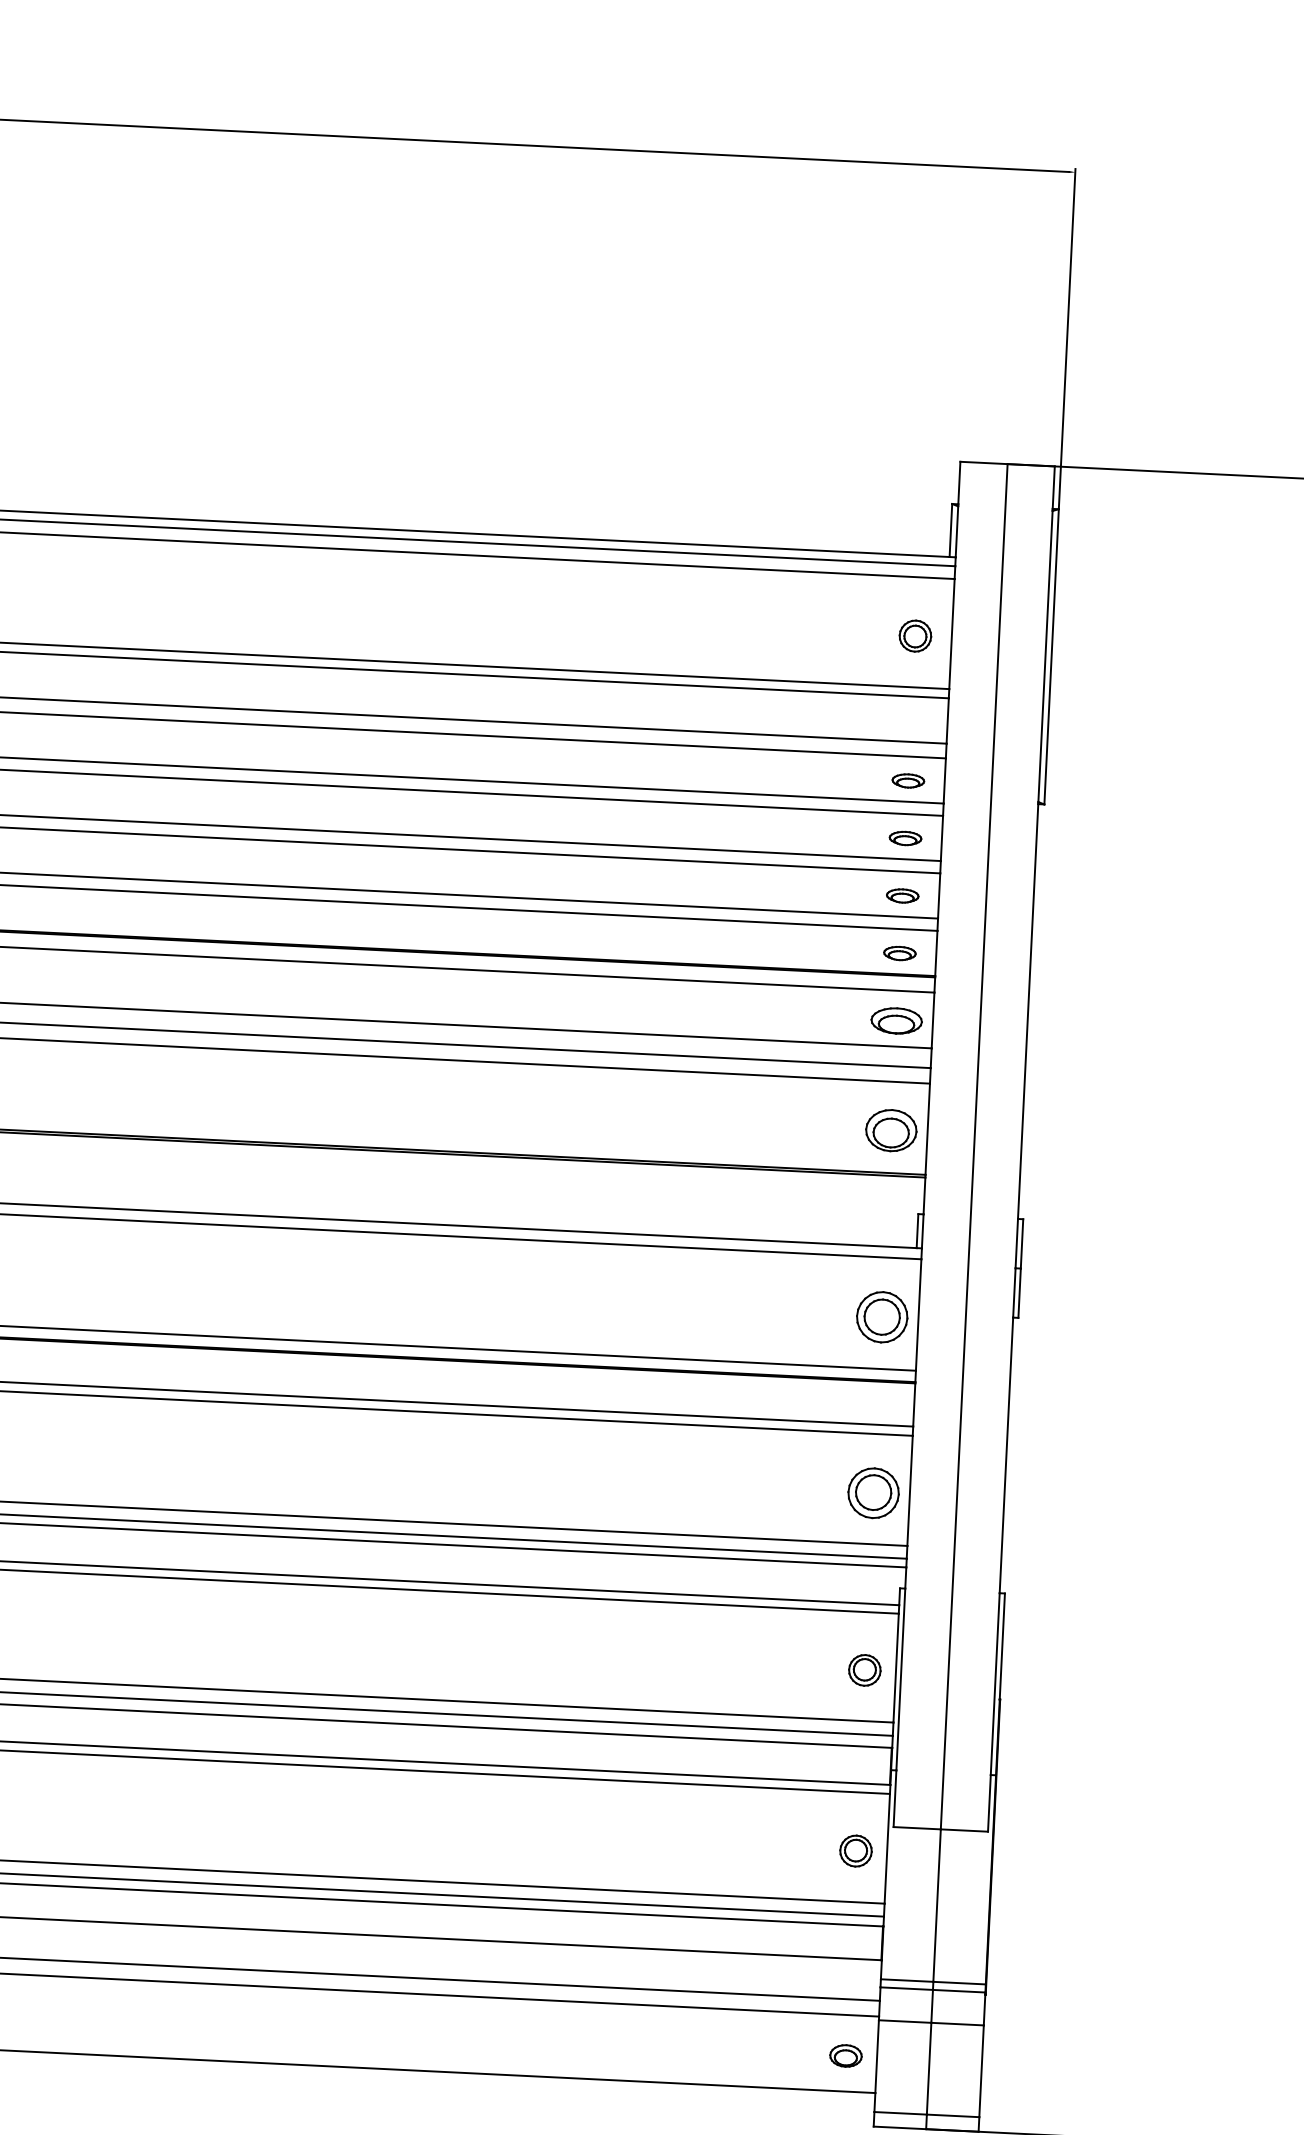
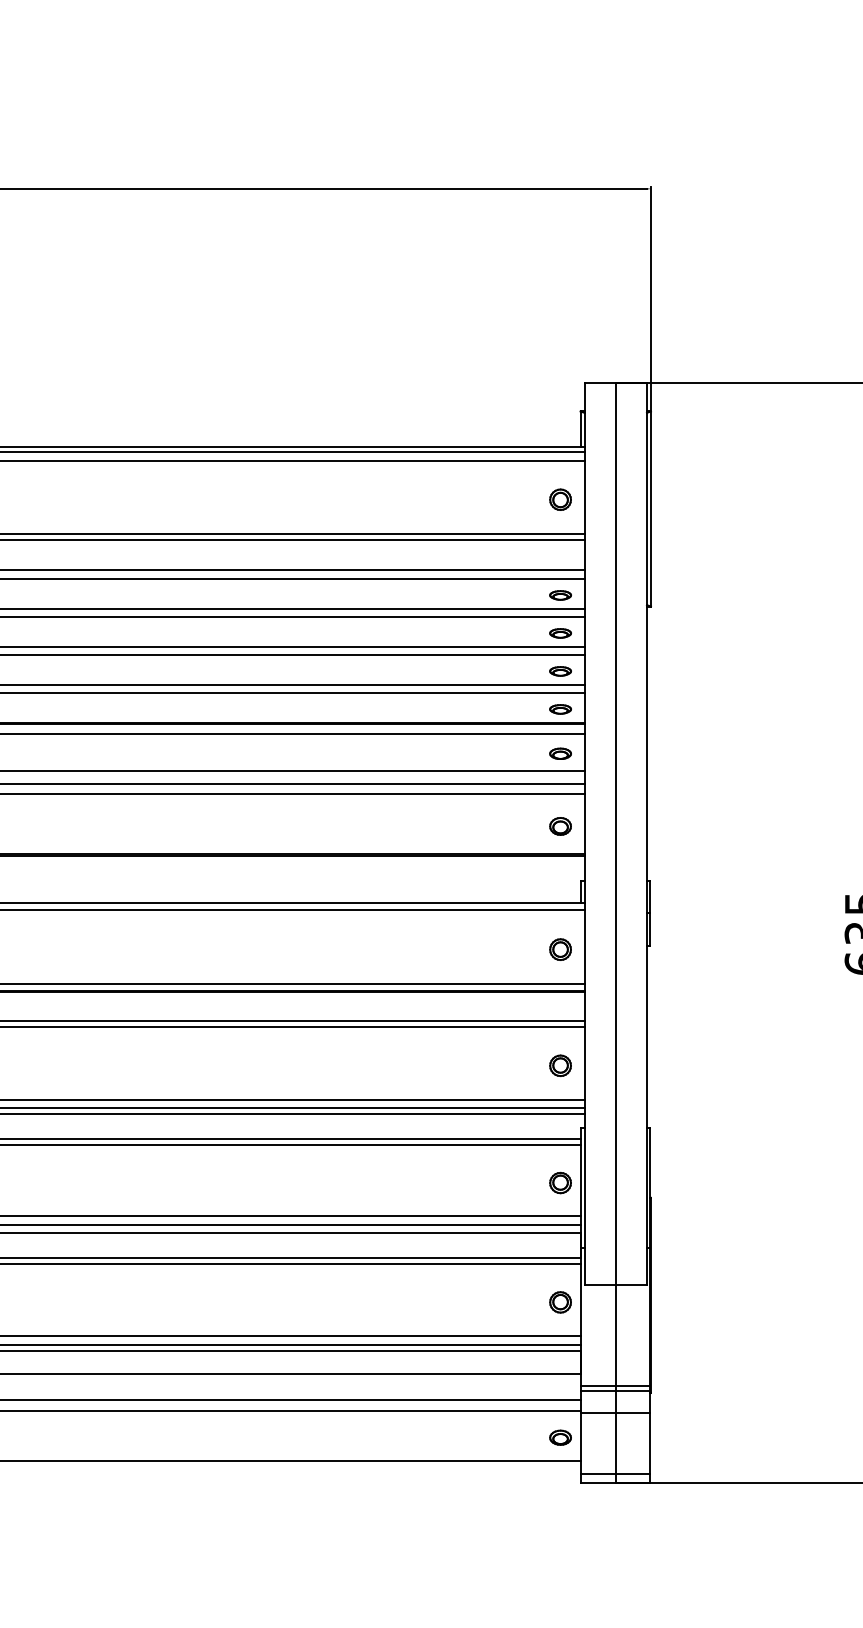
part: (896, 1020) -> (560, 753), size x0.62
part: (891, 1130) -> (560, 826), size x0.62
part: (882, 1316) -> (560, 949), size x0.62
part: (873, 1492) -> (560, 1065), size x0.62

